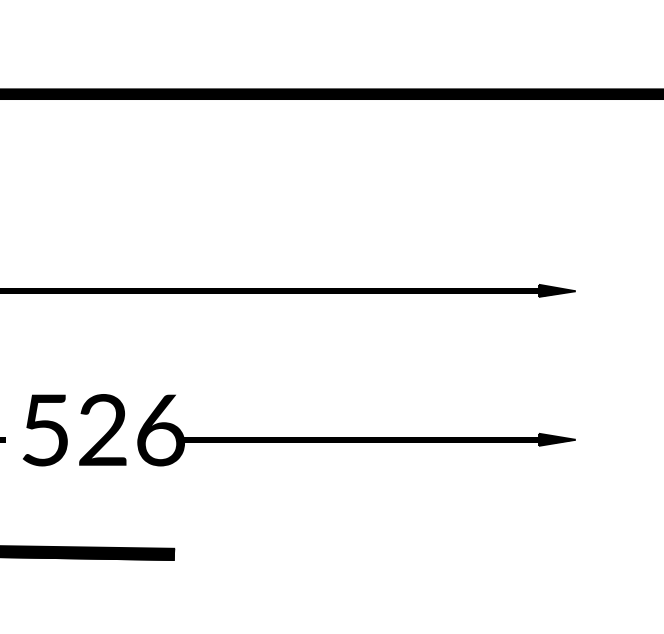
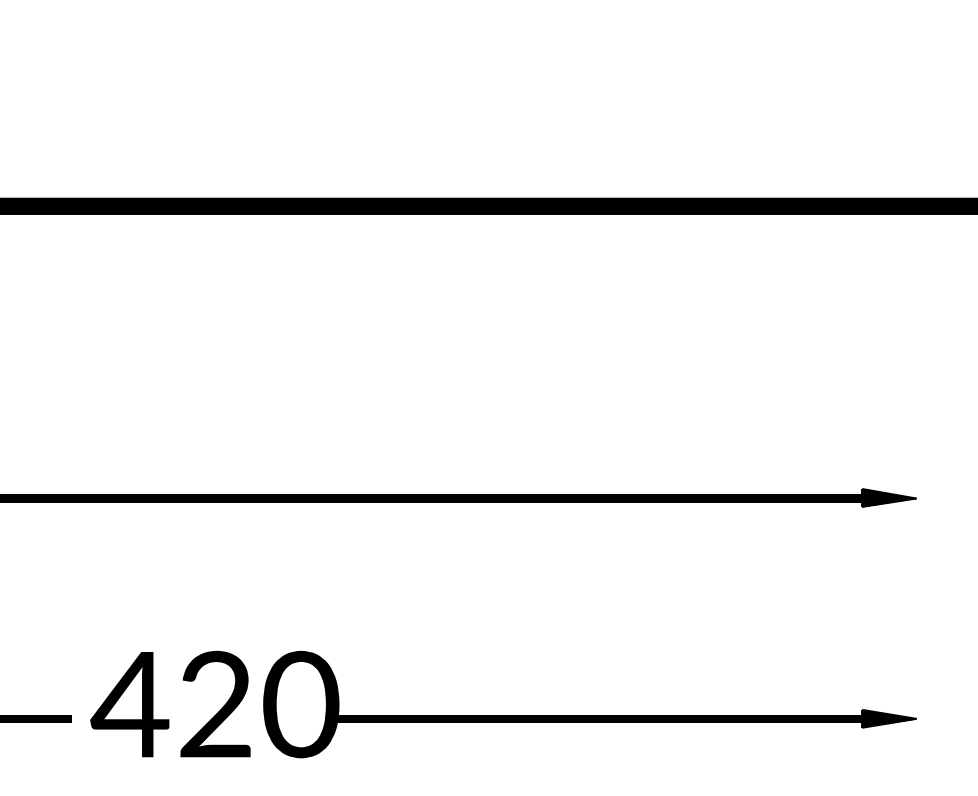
text: (102, 430) -> (215, 705), 526 -> 420

